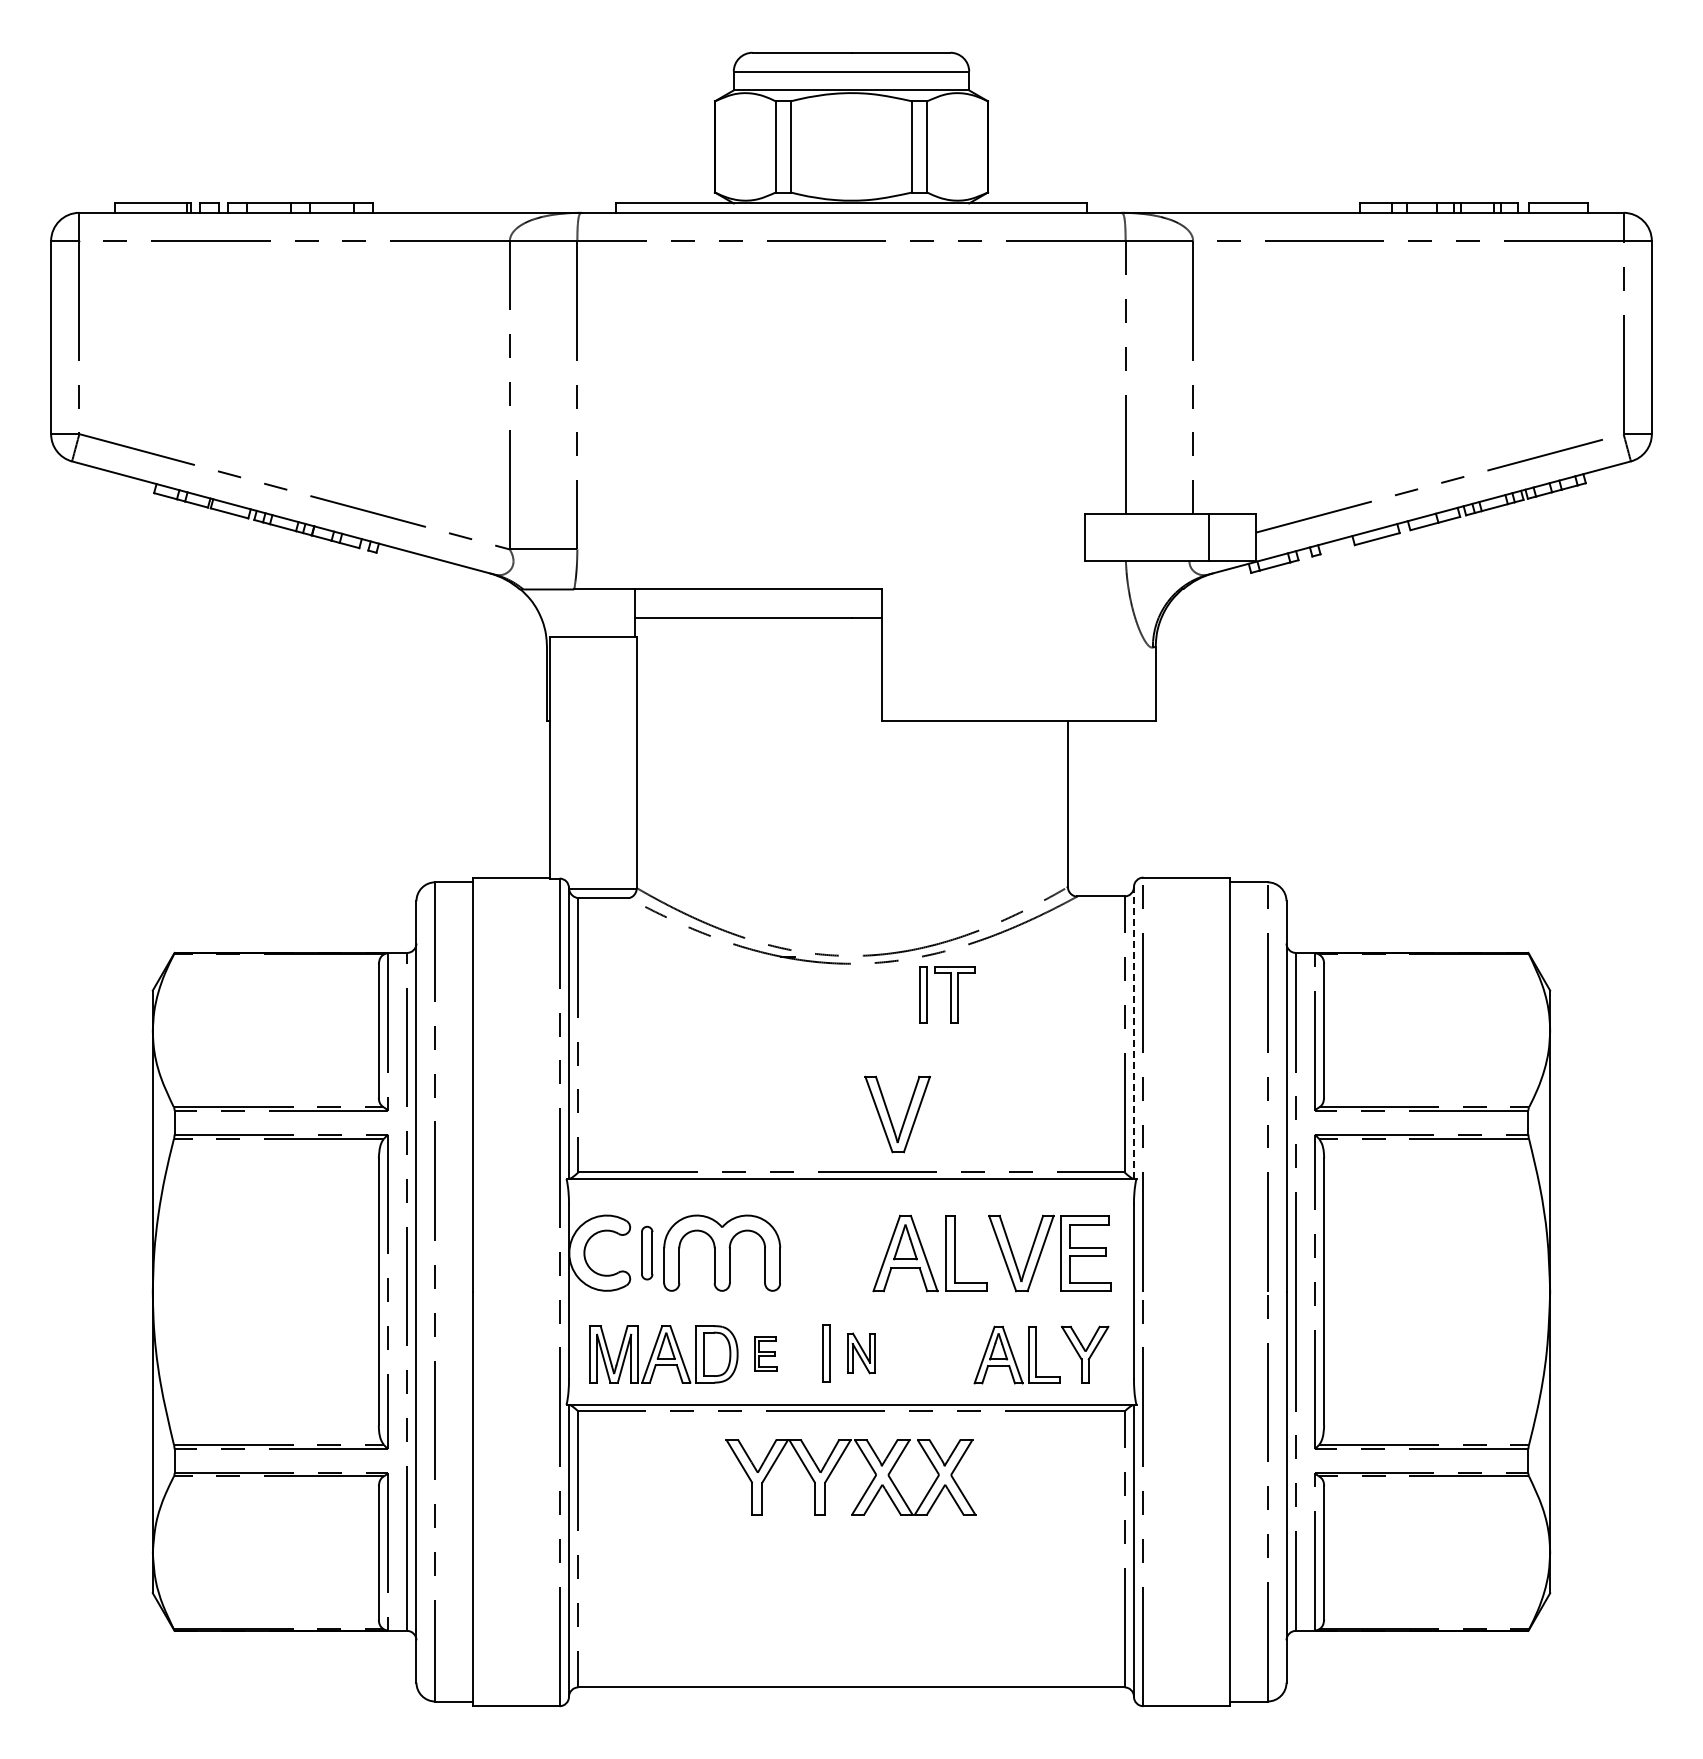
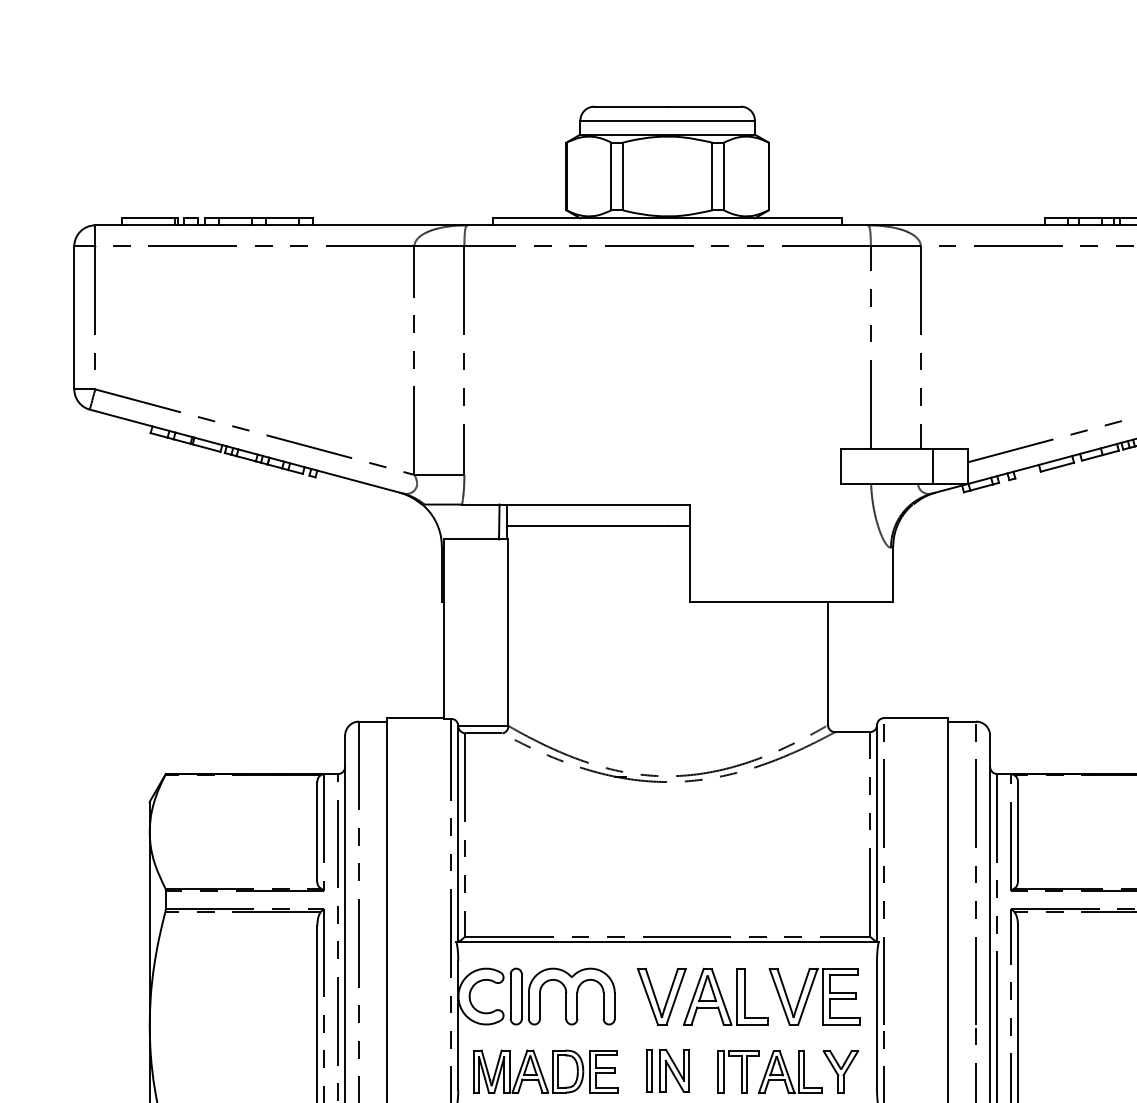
line: (624, 612) -> (499, 521), added
part: (947, 994) -> (738, 1071), moved
line: (1133, 1032) -> (876, 832), dashed -> solid
part: (890, 1116) -> (656, 998), moved
part: (646, 1252) -> (515, 996), size x1.43
part: (861, 1353) -> (675, 1070), size x1.43
part: (765, 1354) -> (603, 1071), size x1.67

